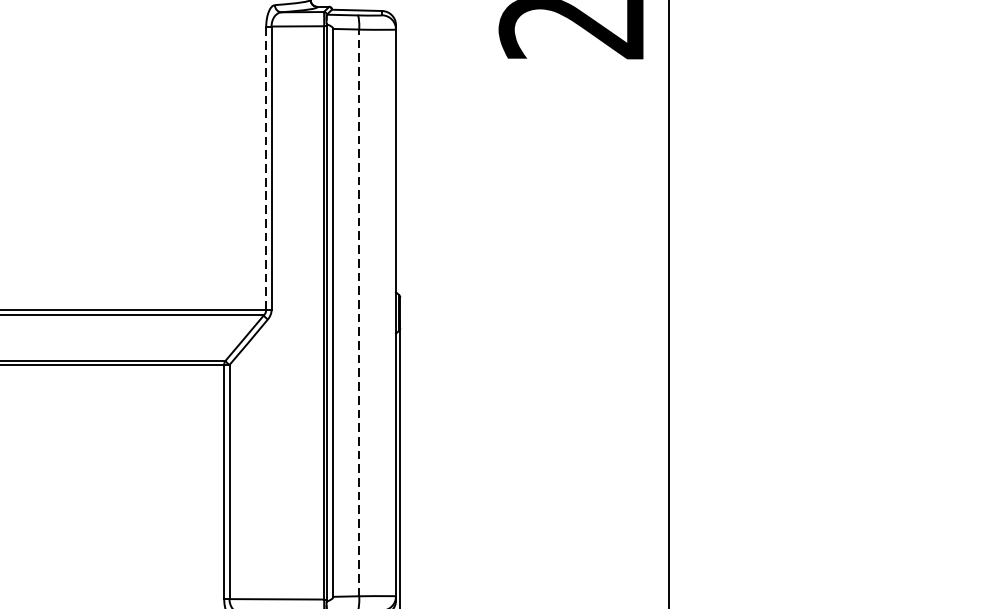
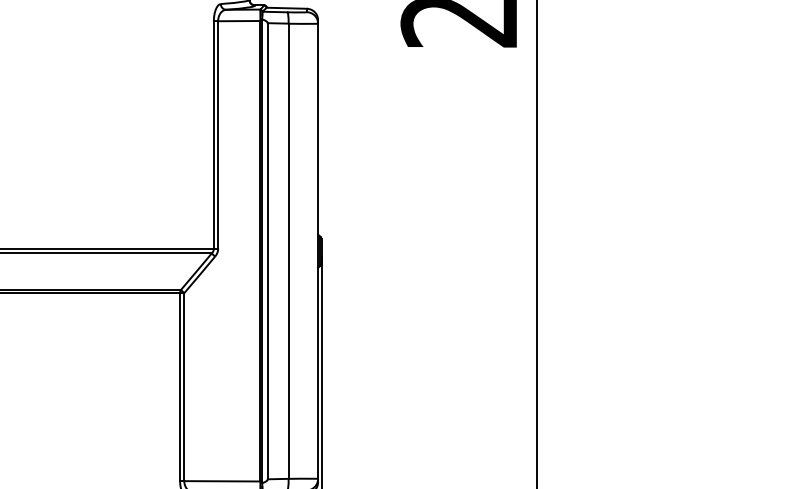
line: (265, 167) -> (213, 134), dashed -> solid
line: (359, 313) -> (288, 251), dashed -> solid

